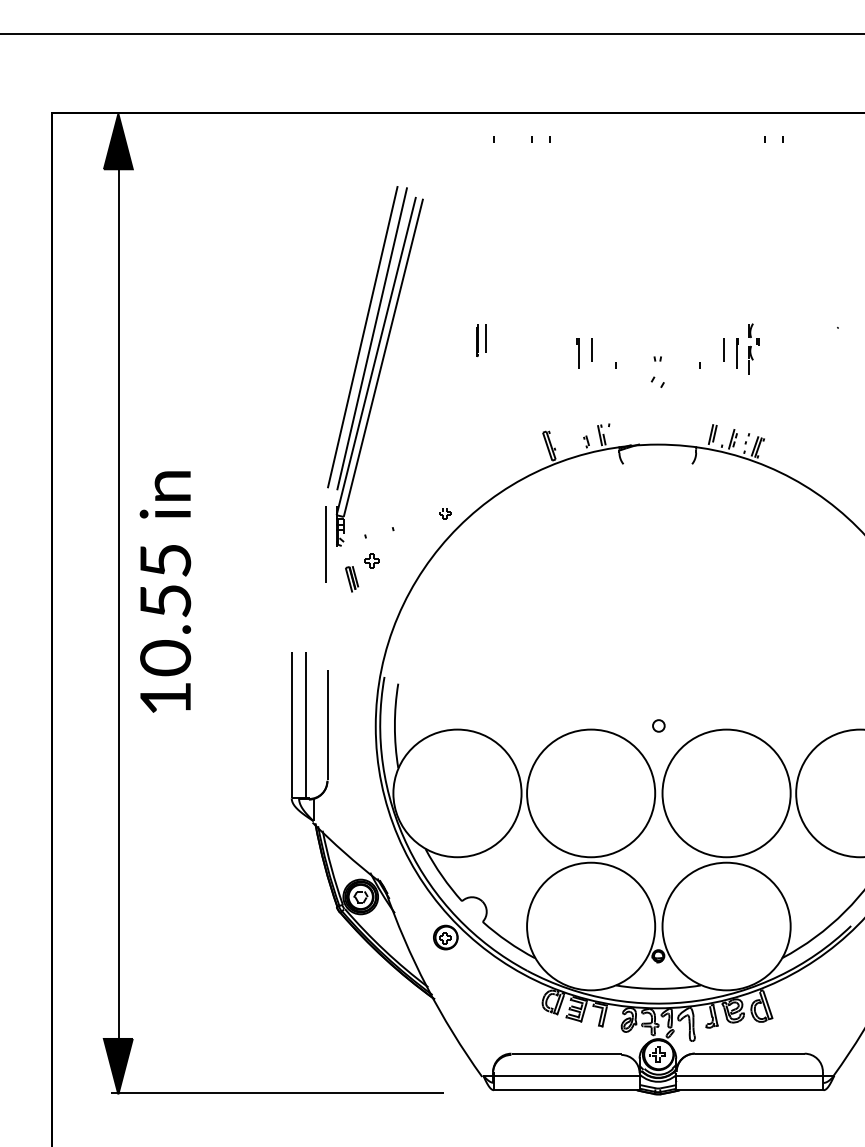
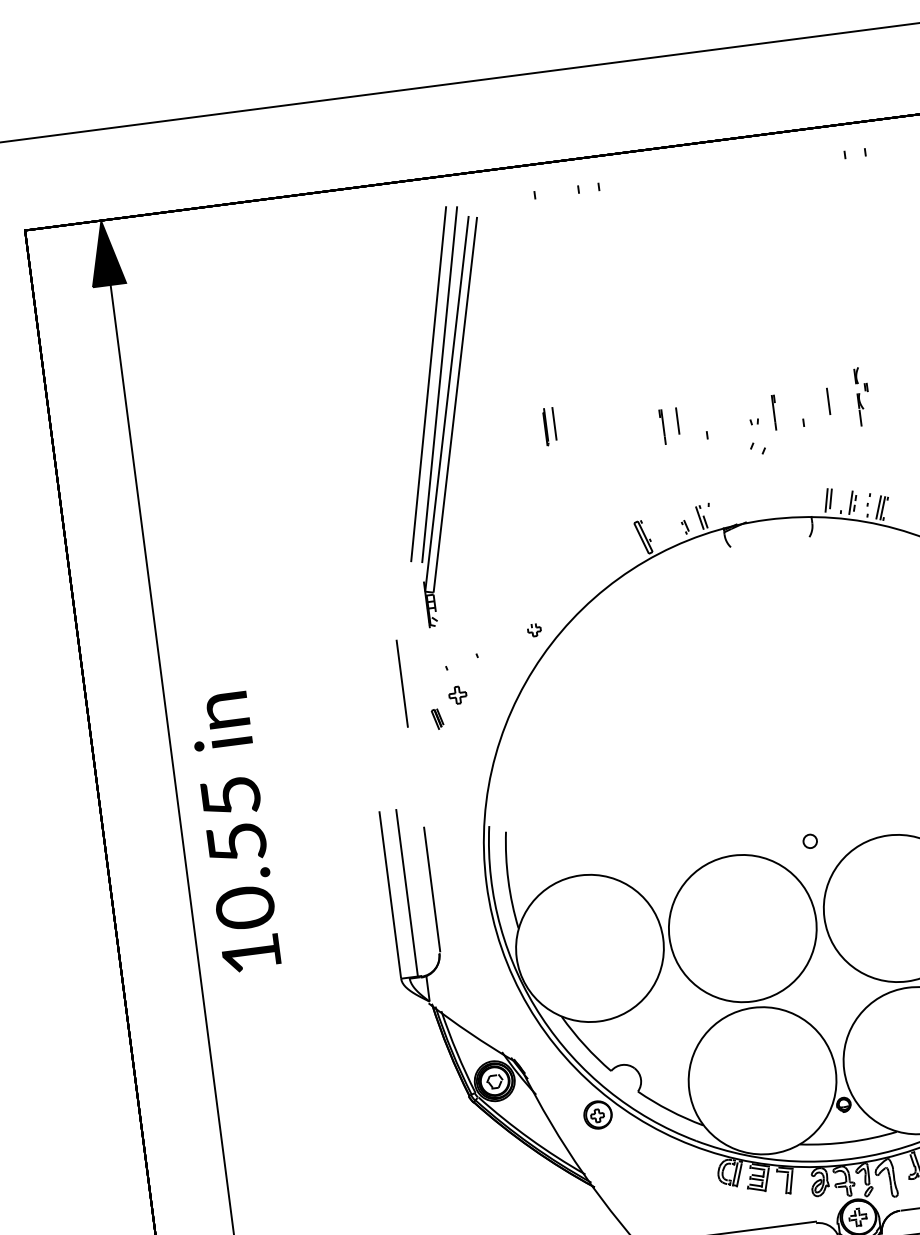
line: (737, 353) -> (775, 412), moved
part: (375, 366) -> (447, 415), moved
part: (352, 579) -> (438, 719), size x0.7
text: (165, 591) -> (235, 831), moved

